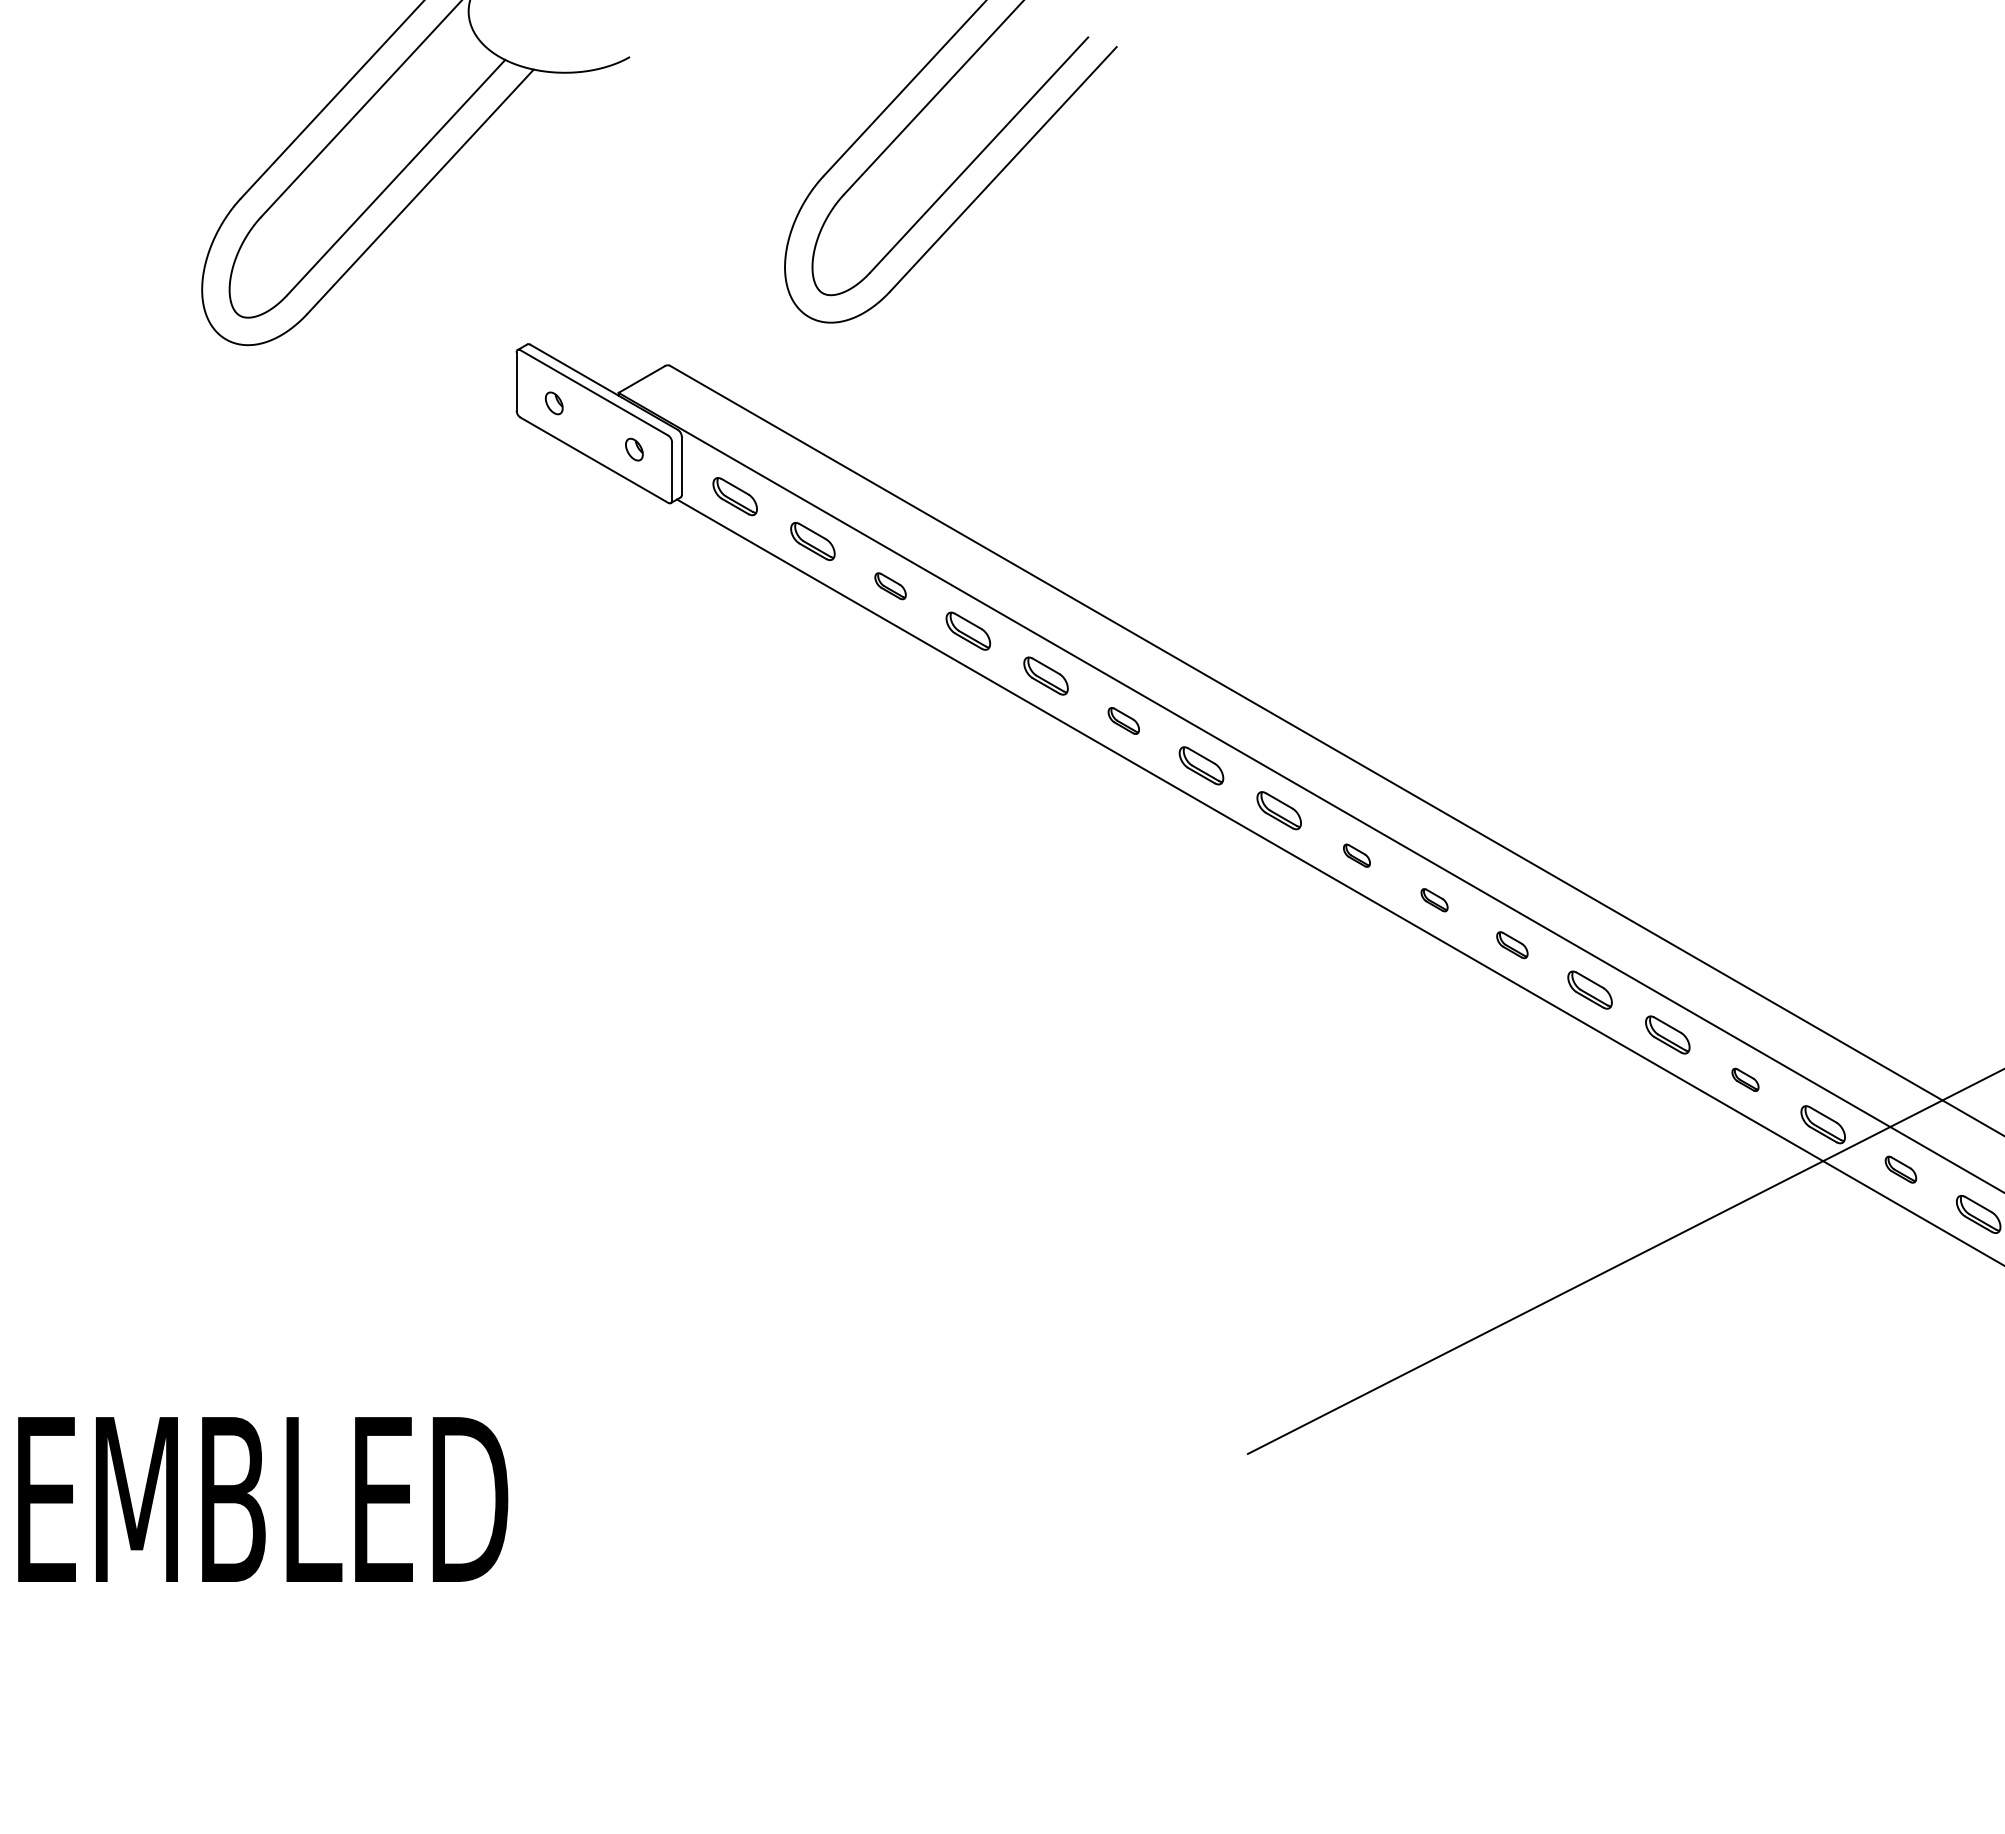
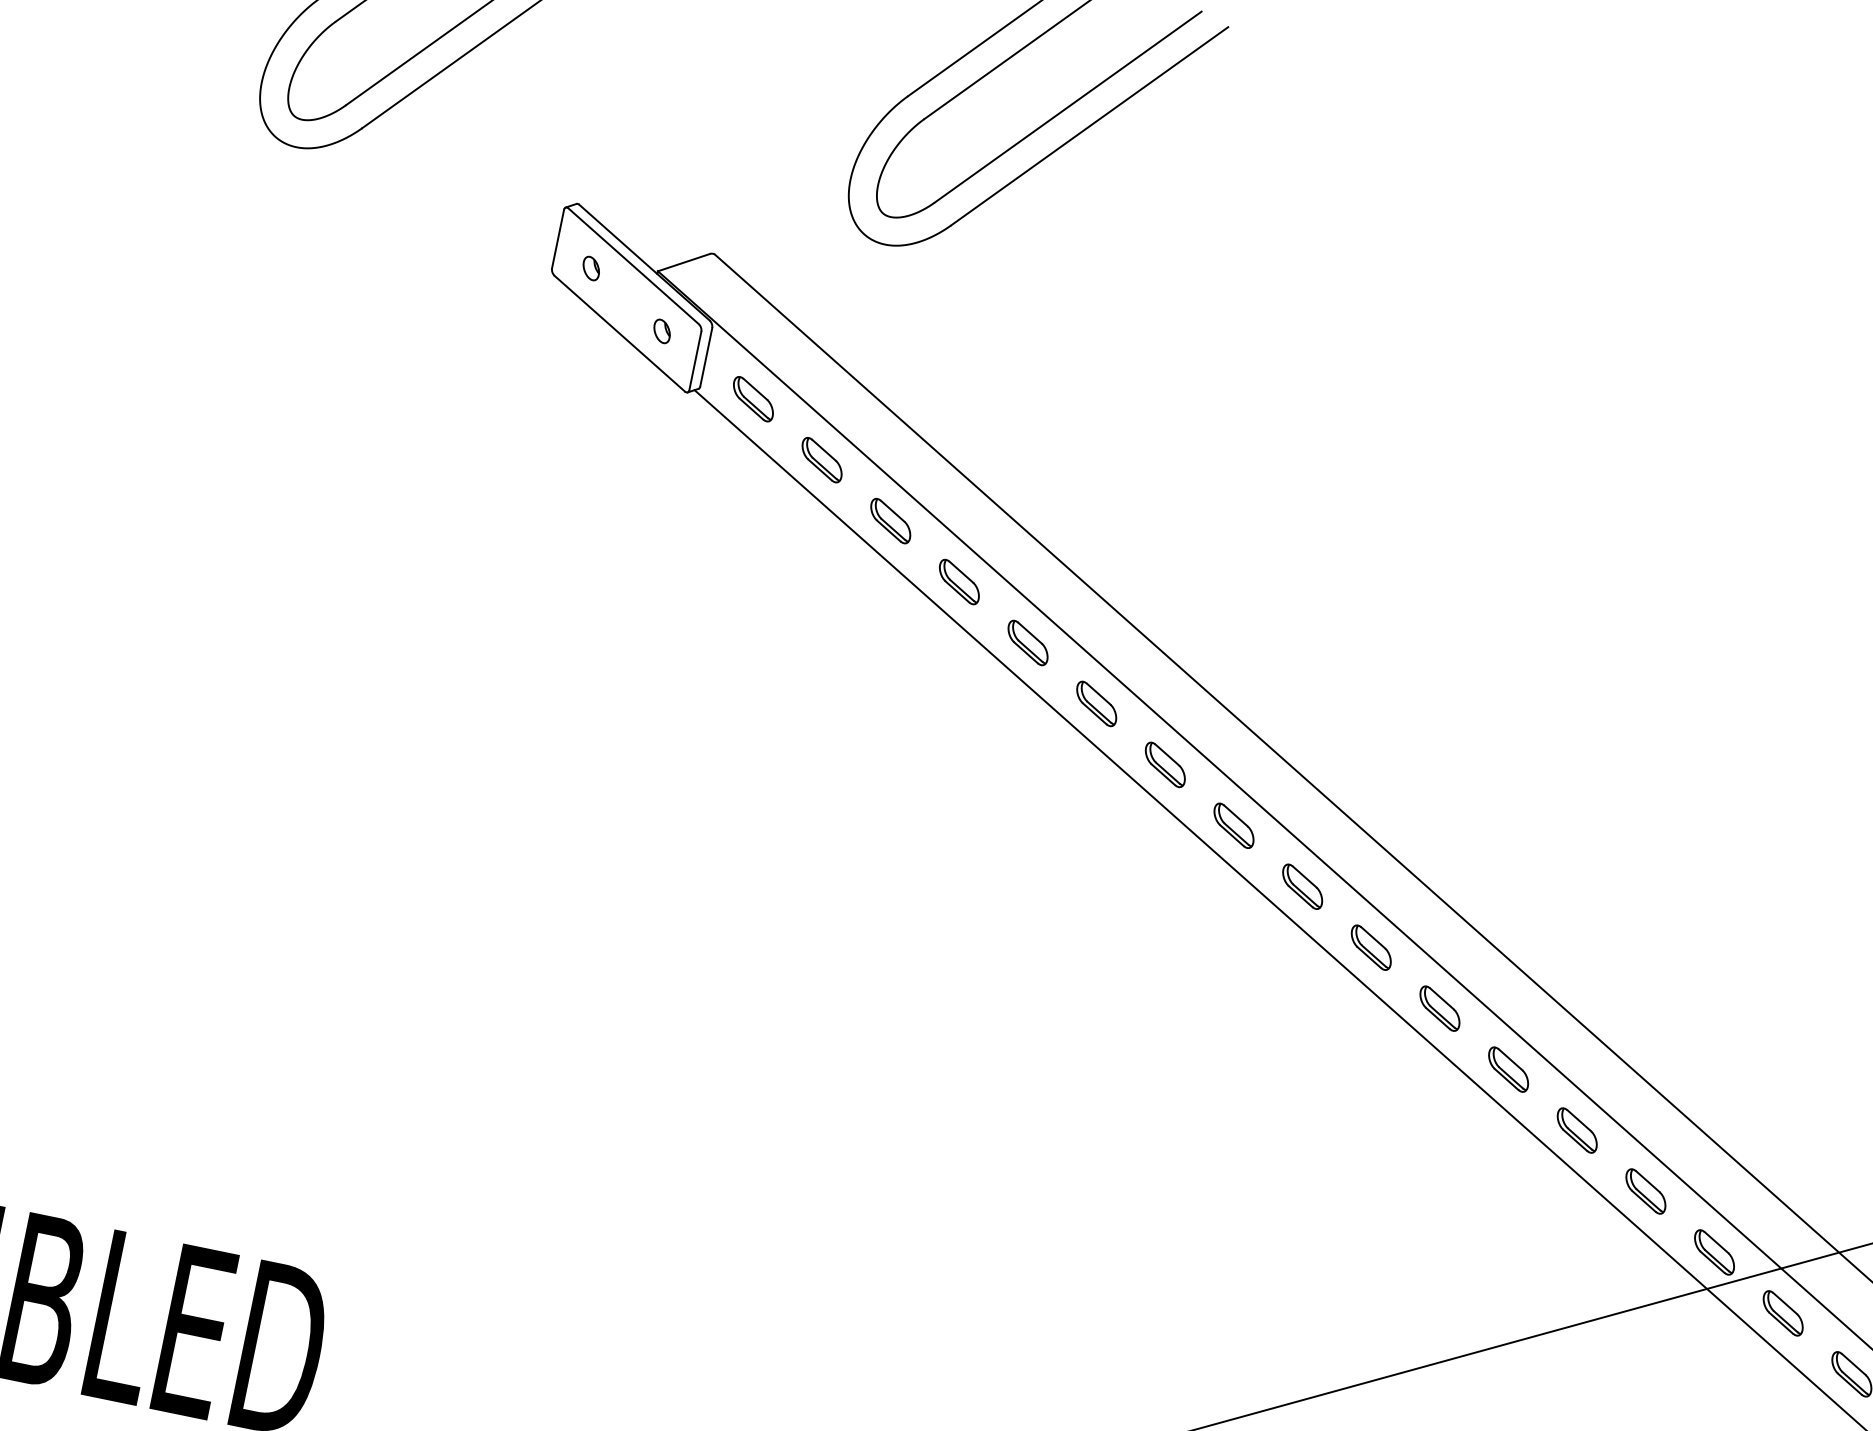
part: (890, 585) -> (890, 520), size x1.43
part: (1123, 720) -> (1096, 703), size x1.43
part: (1356, 855) -> (1302, 886), size x1.67
part: (1434, 899) -> (1371, 946), size x1.67
part: (1512, 944) -> (1440, 1007), size x1.43
part: (1745, 1079) -> (1645, 1191), size x1.67
part: (1900, 1169) -> (1782, 1313), size x1.43

